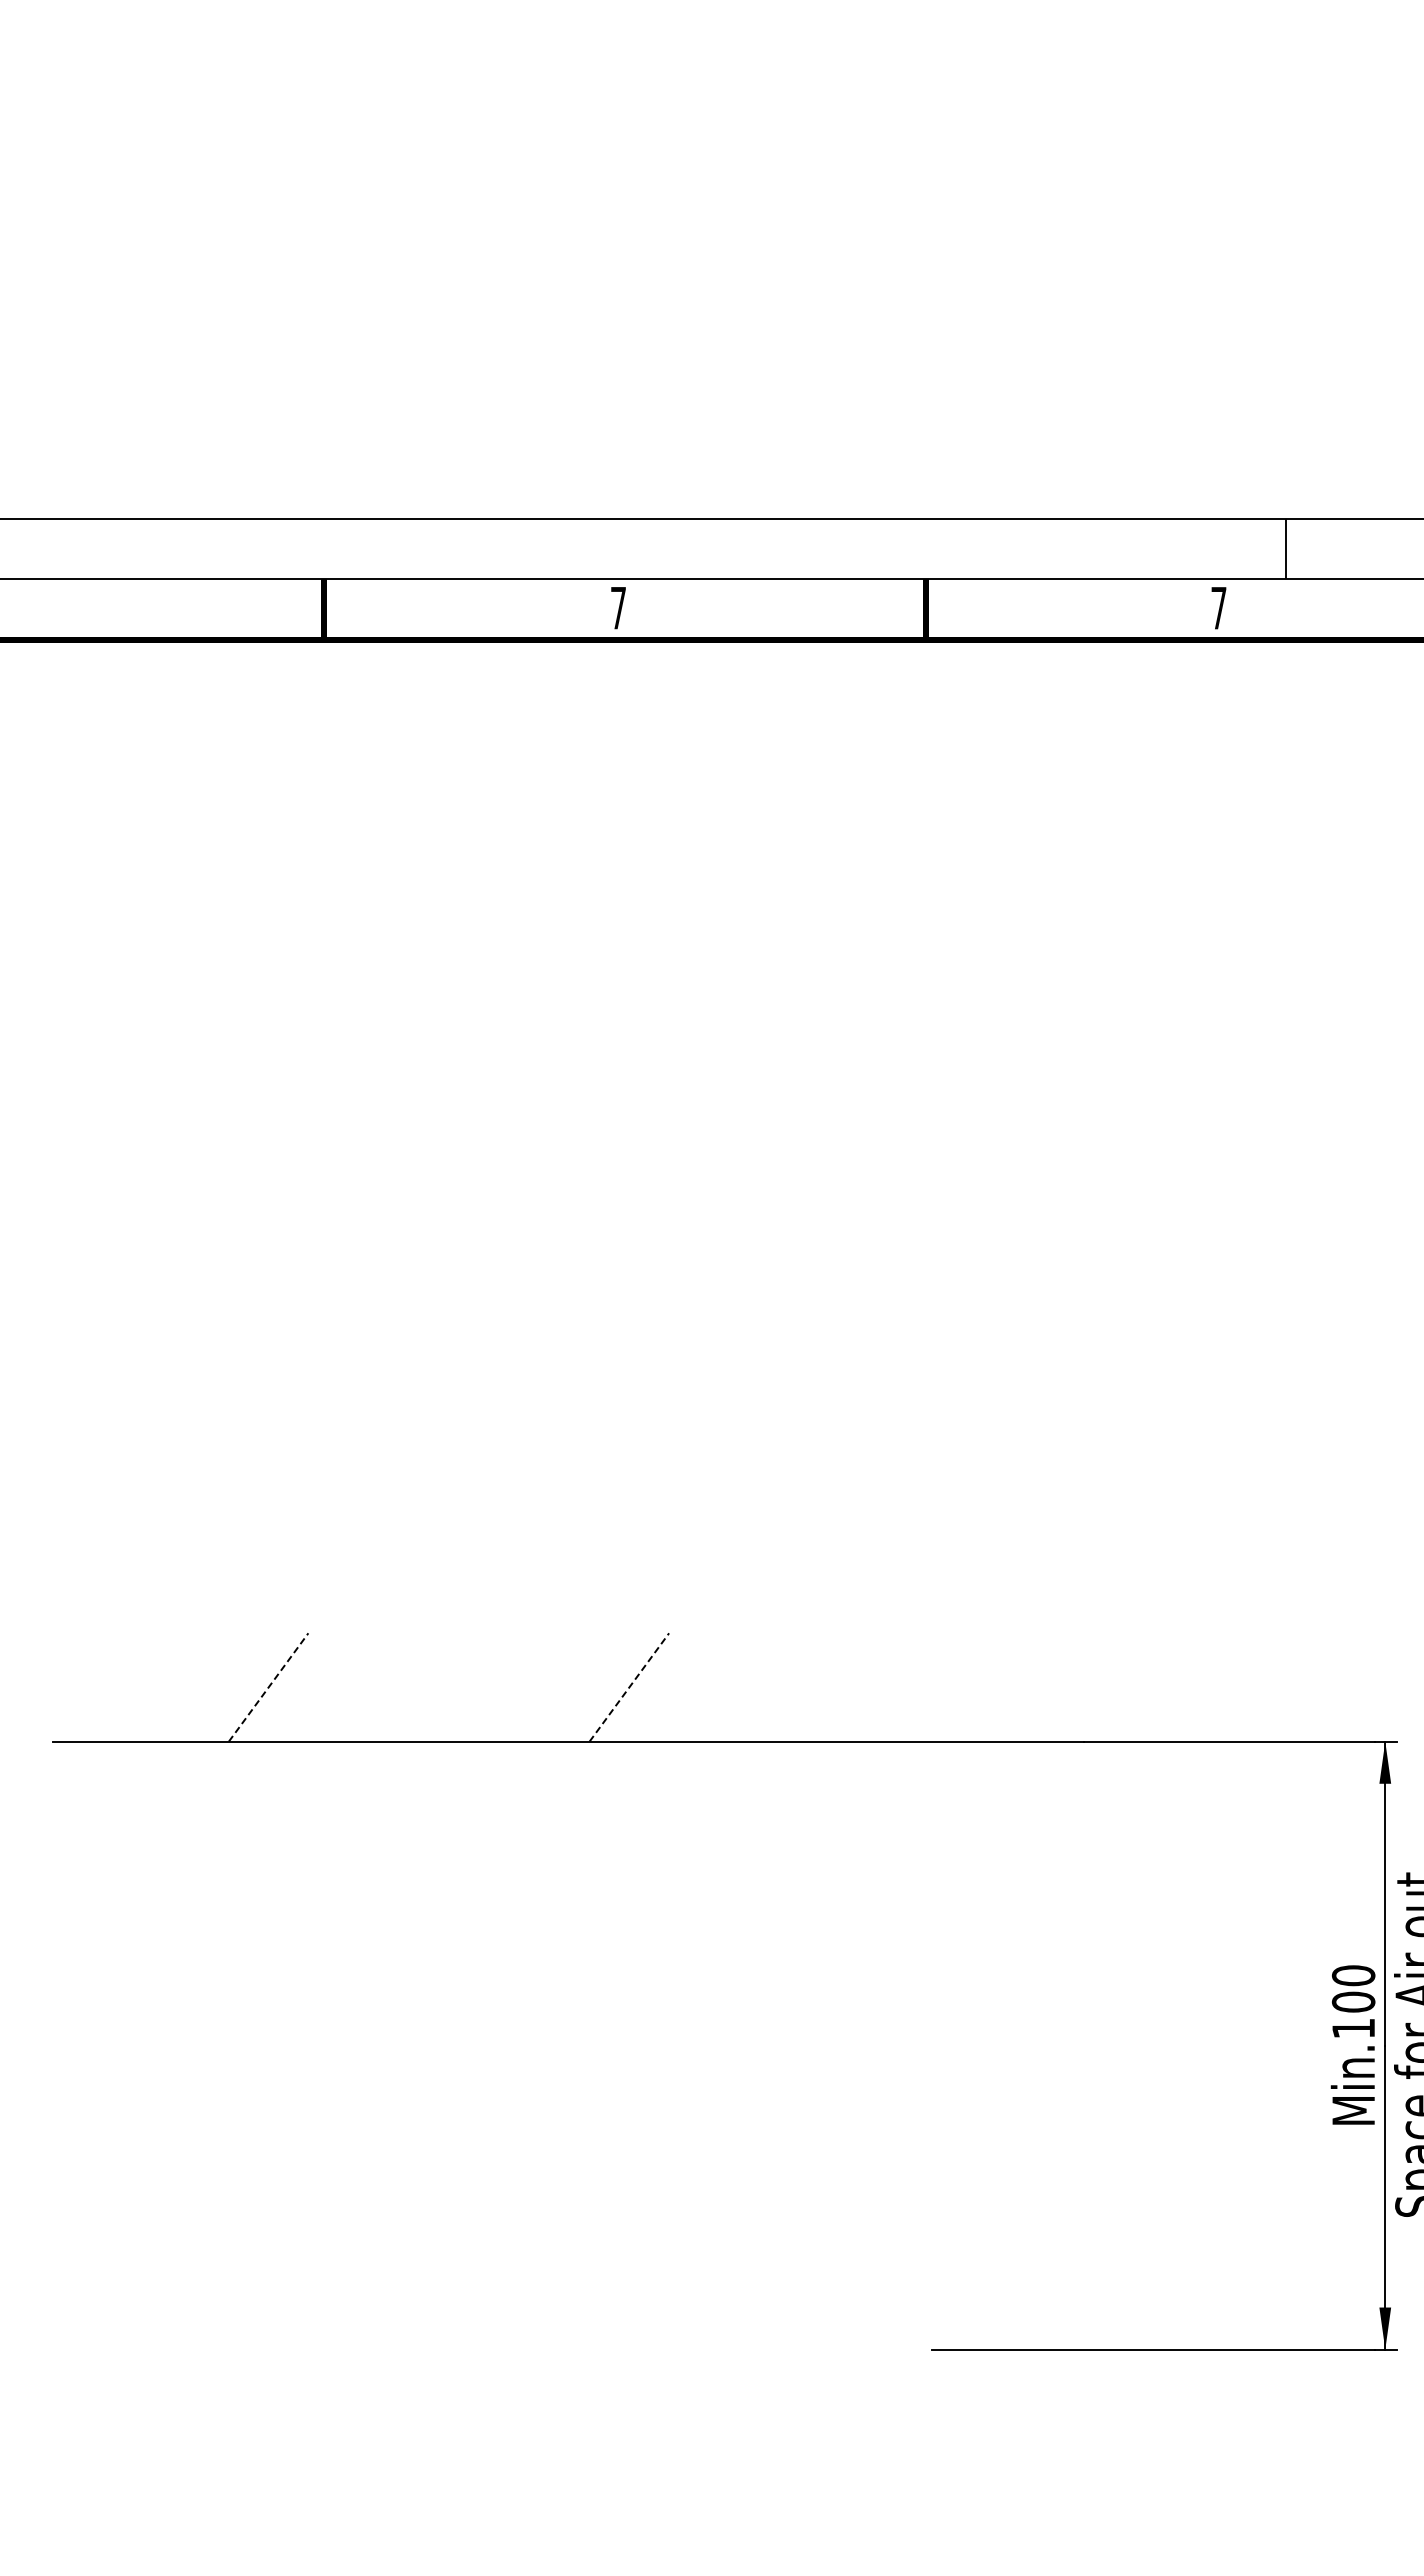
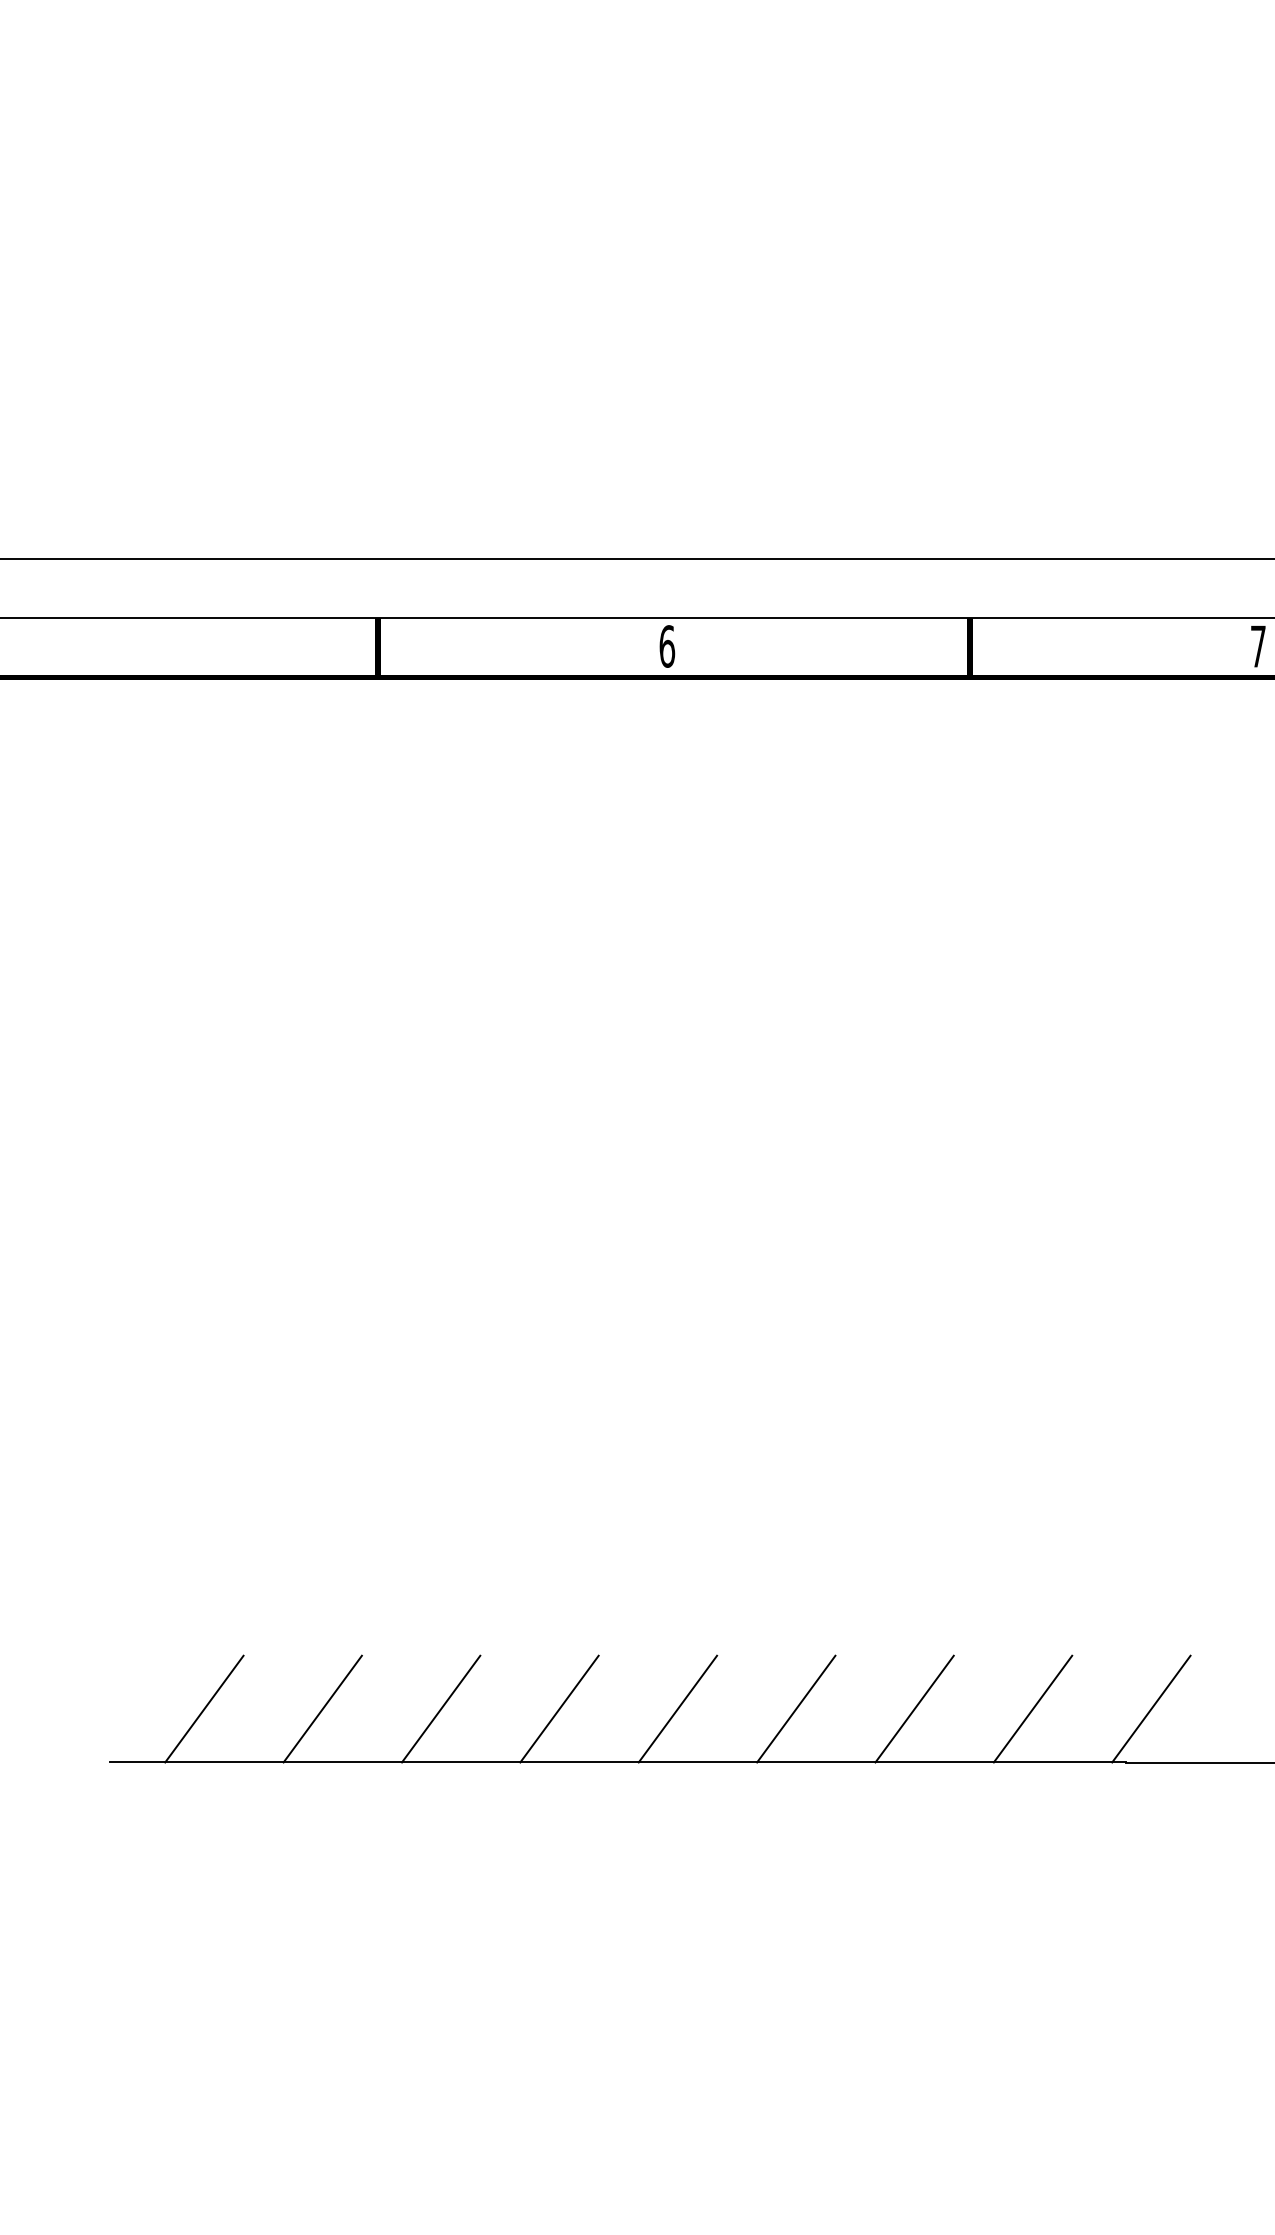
text: (618, 607) -> (667, 645), 7 -> 6
line: (148, 1687) -> (204, 1709), added
line: (268, 1687) -> (322, 1709), dashed -> solid
line: (388, 1687) -> (440, 1709), added
line: (508, 1687) -> (558, 1709), added
line: (629, 1687) -> (678, 1709), dashed -> solid
line: (749, 1687) -> (796, 1709), added
line: (869, 1687) -> (914, 1709), added
line: (989, 1687) -> (1032, 1709), added
line: (1110, 1687) -> (1151, 1709), added

